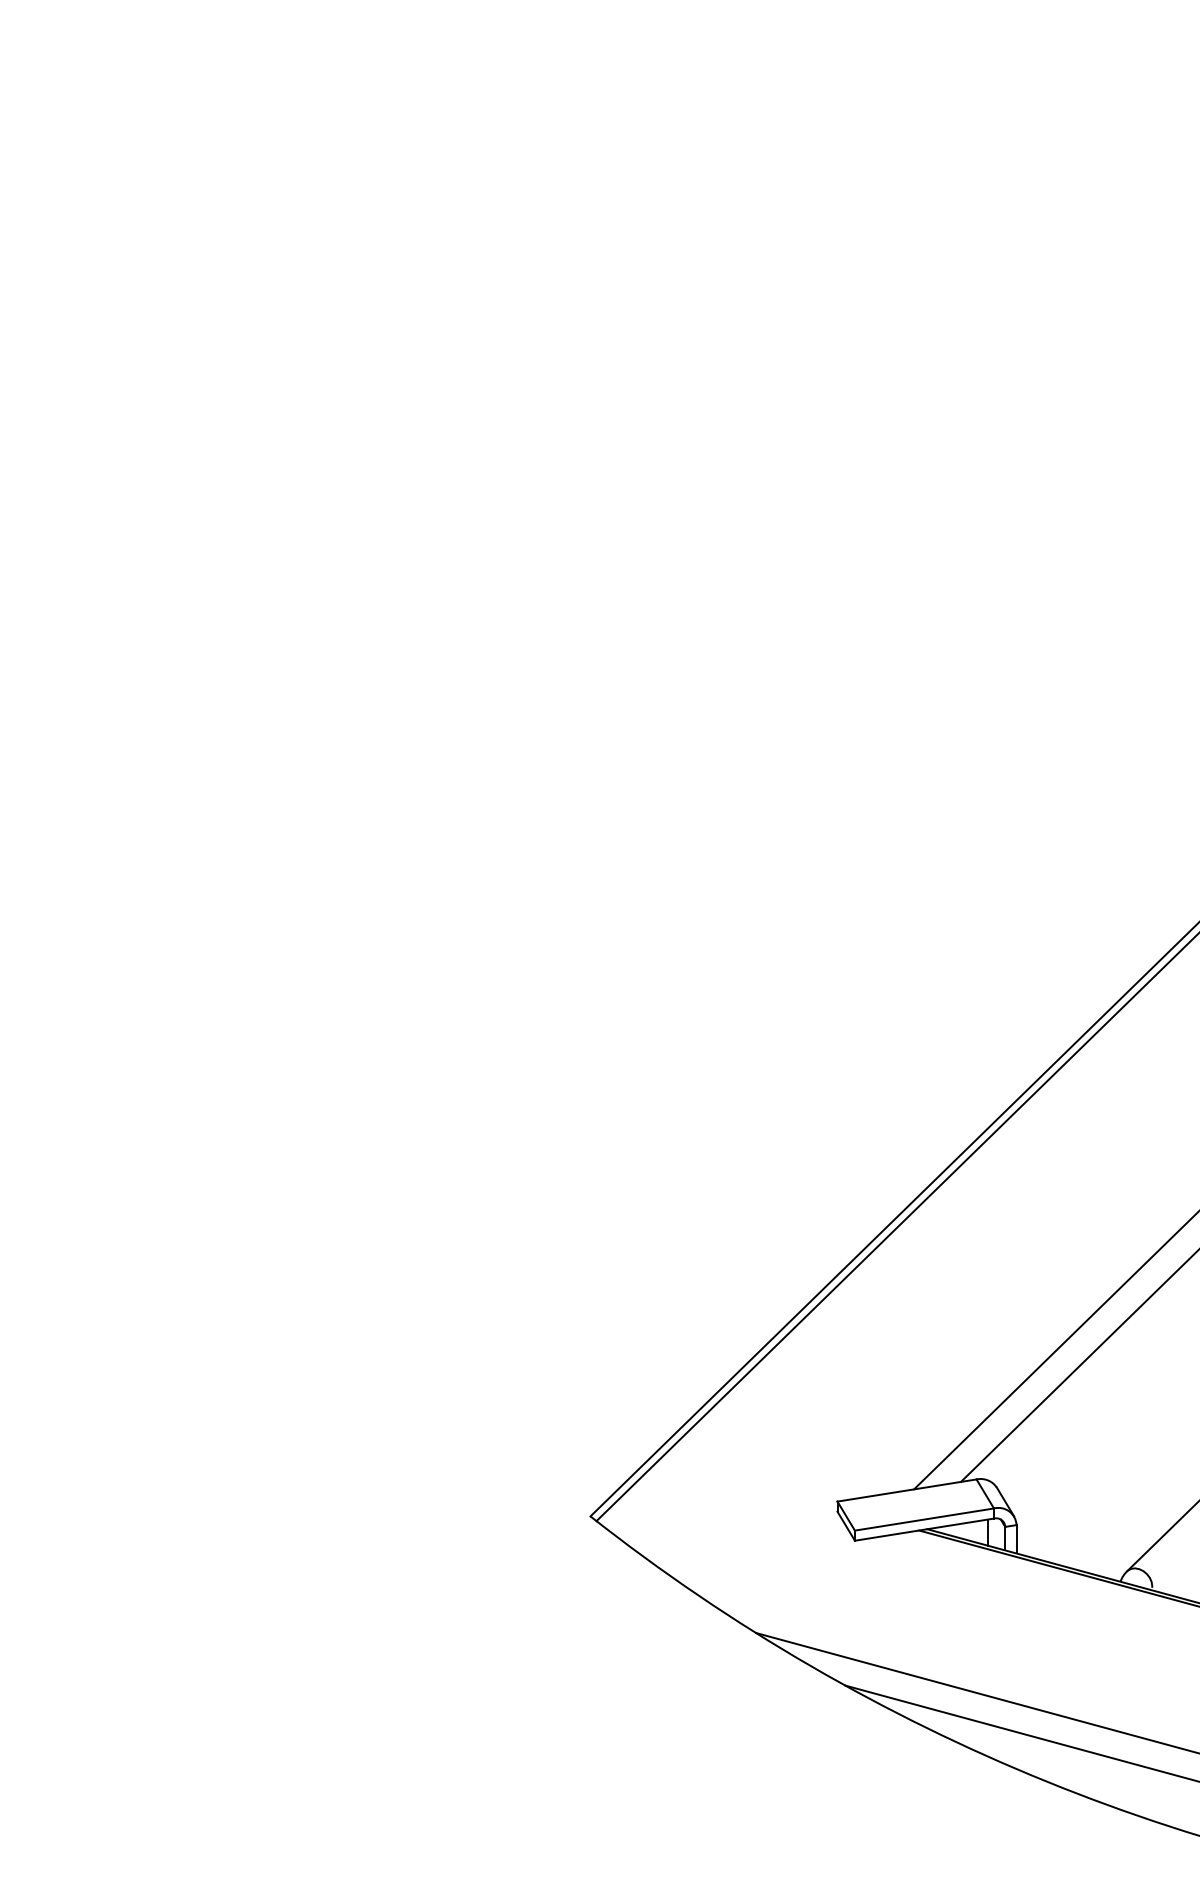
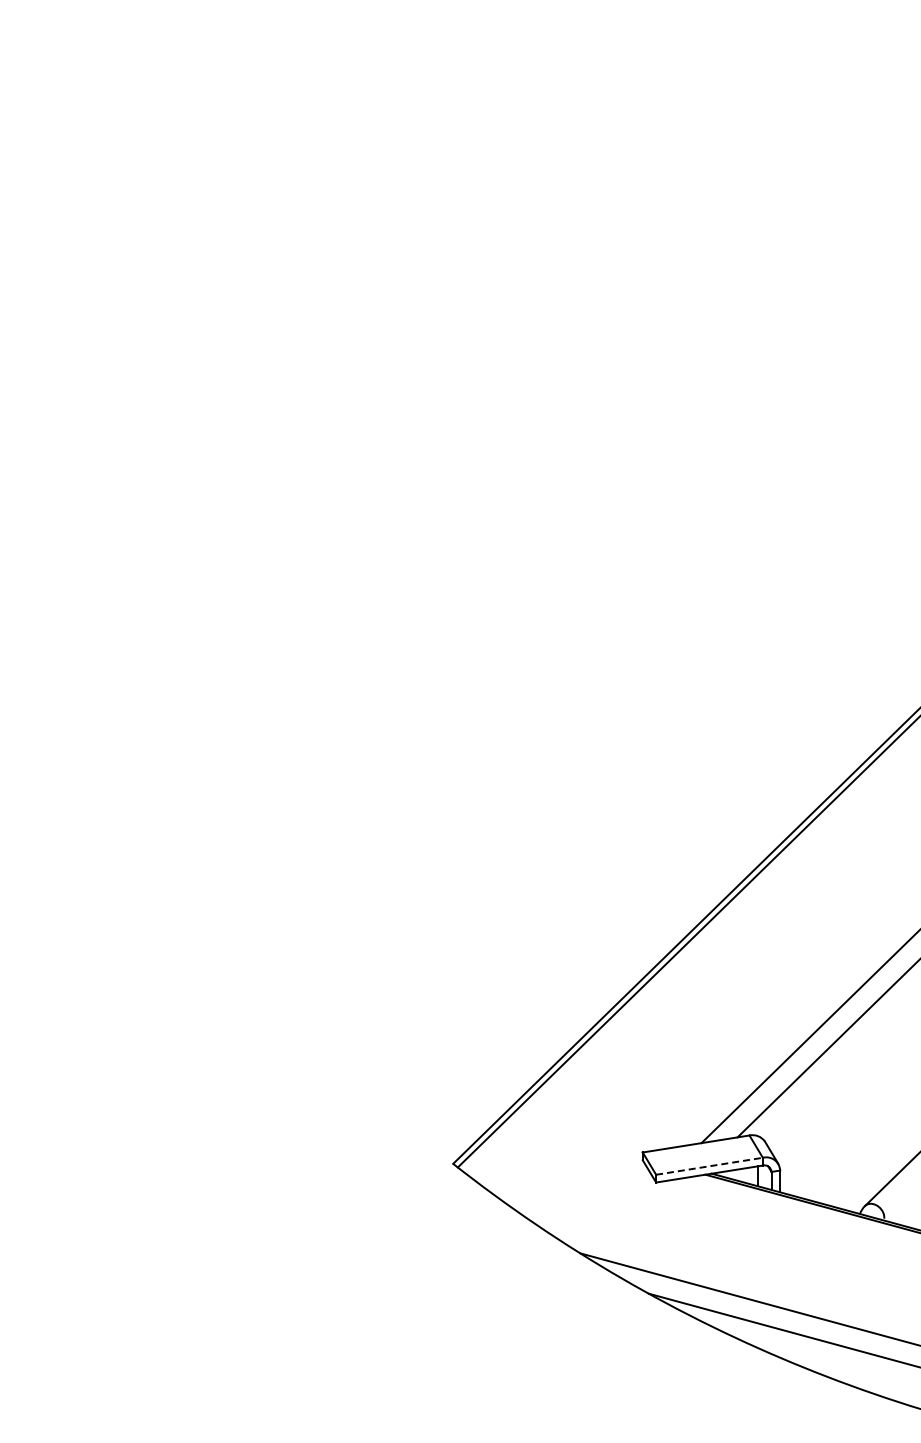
line: (925, 1519) -> (710, 1166), solid -> dashed

